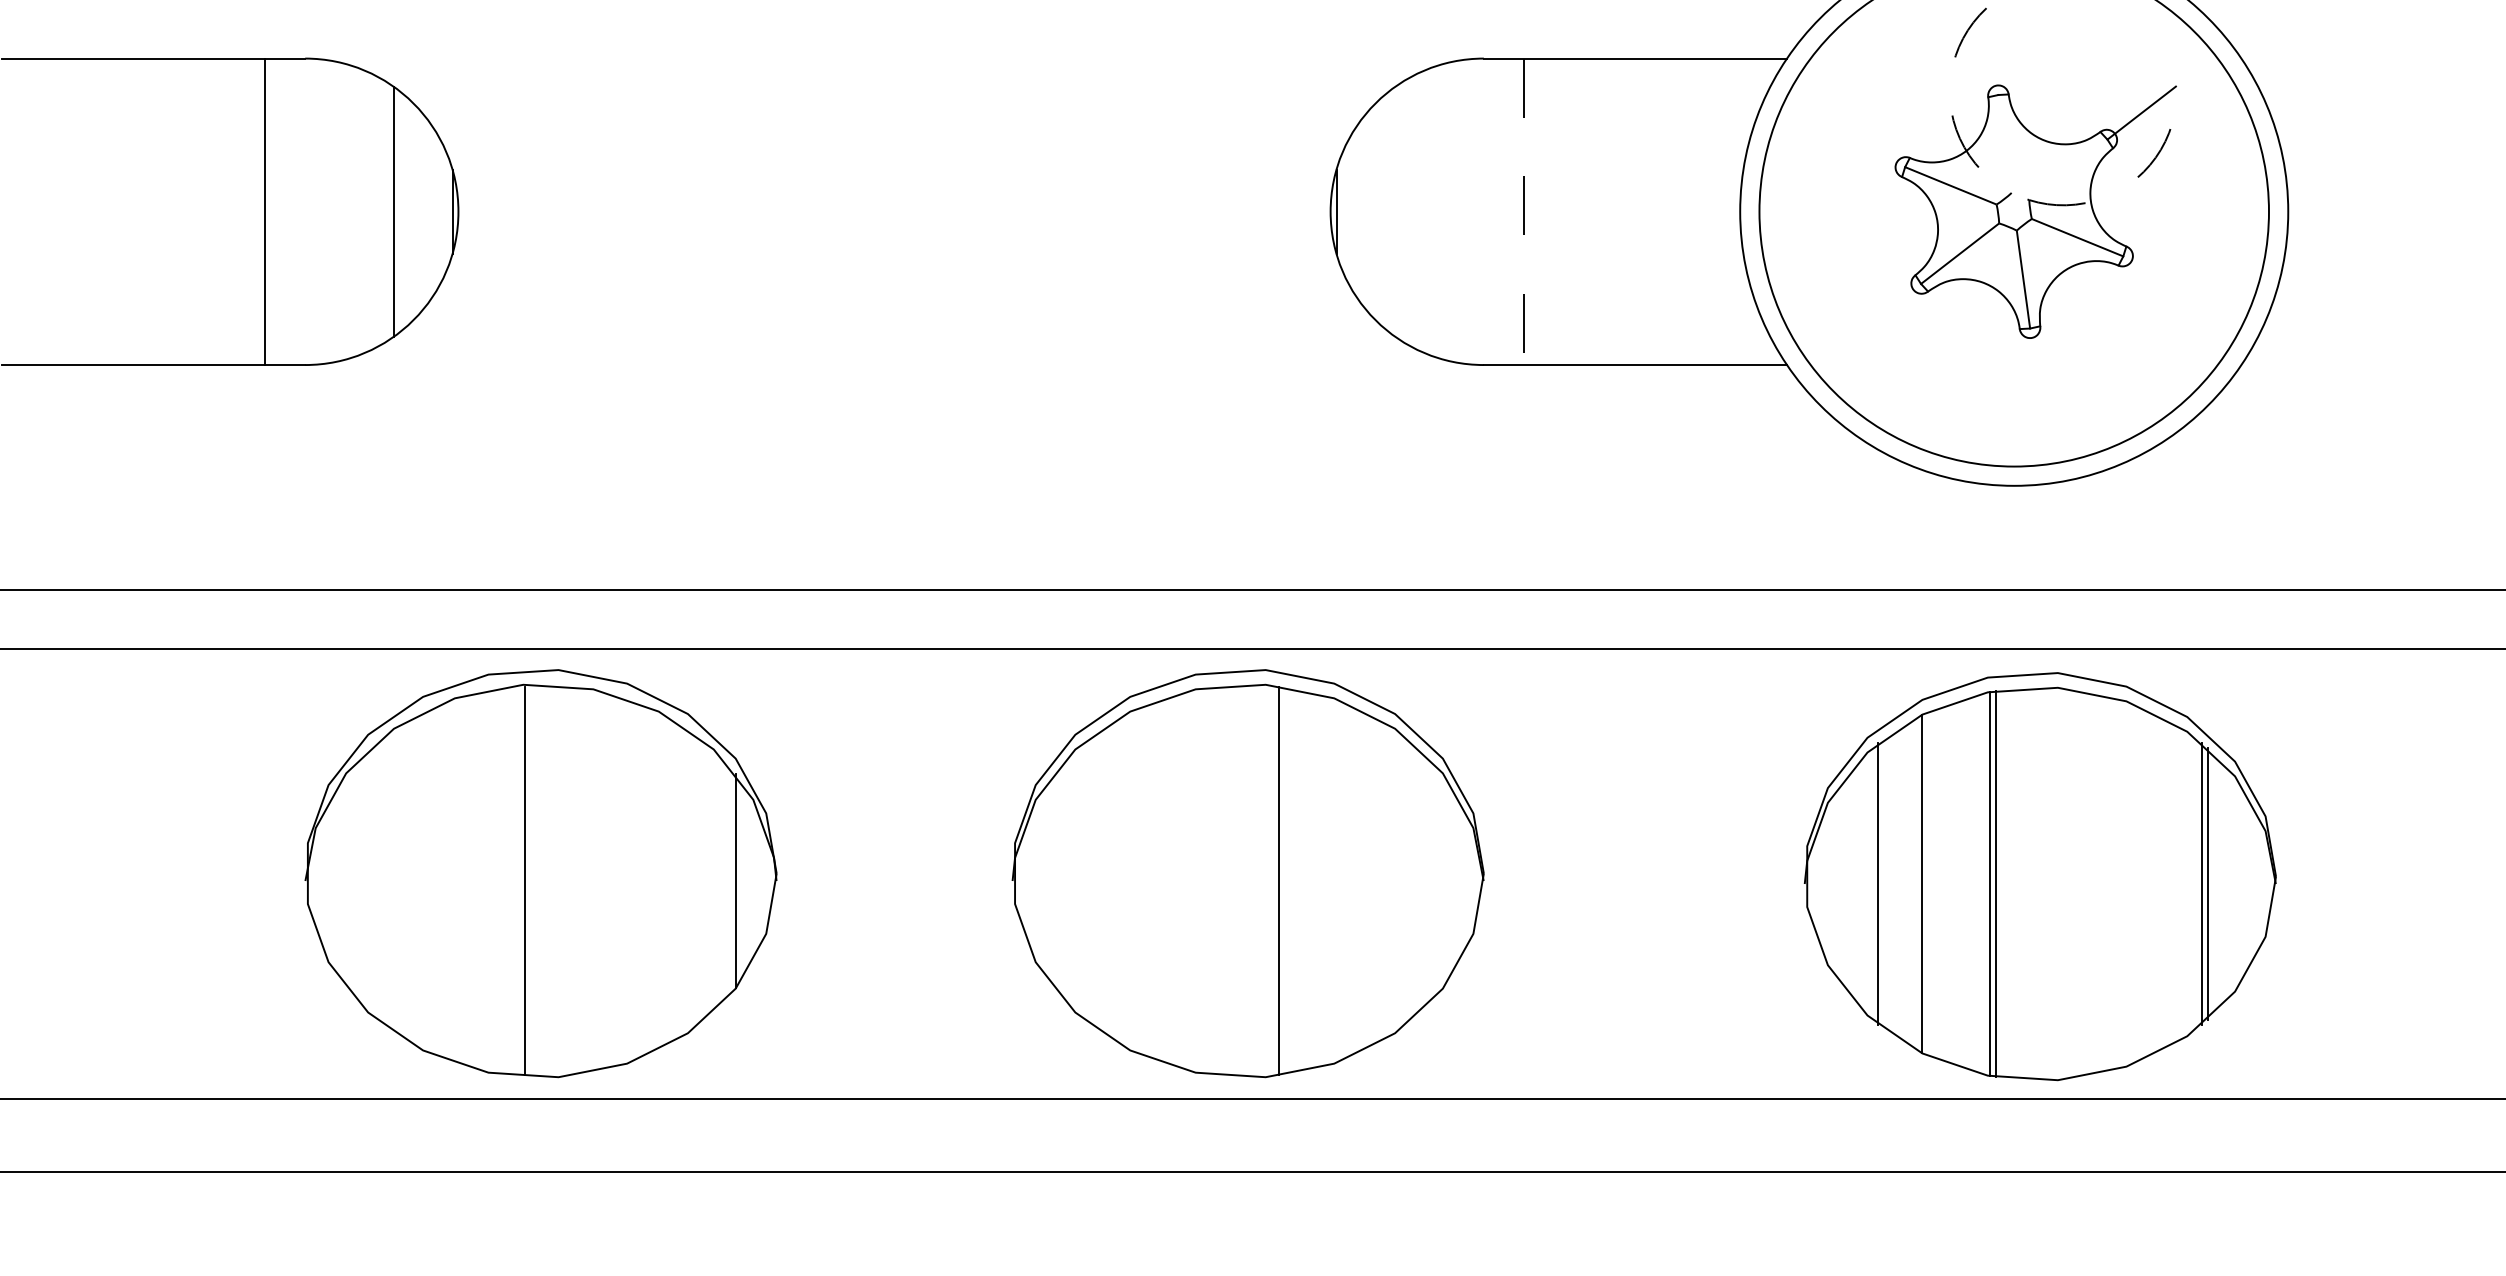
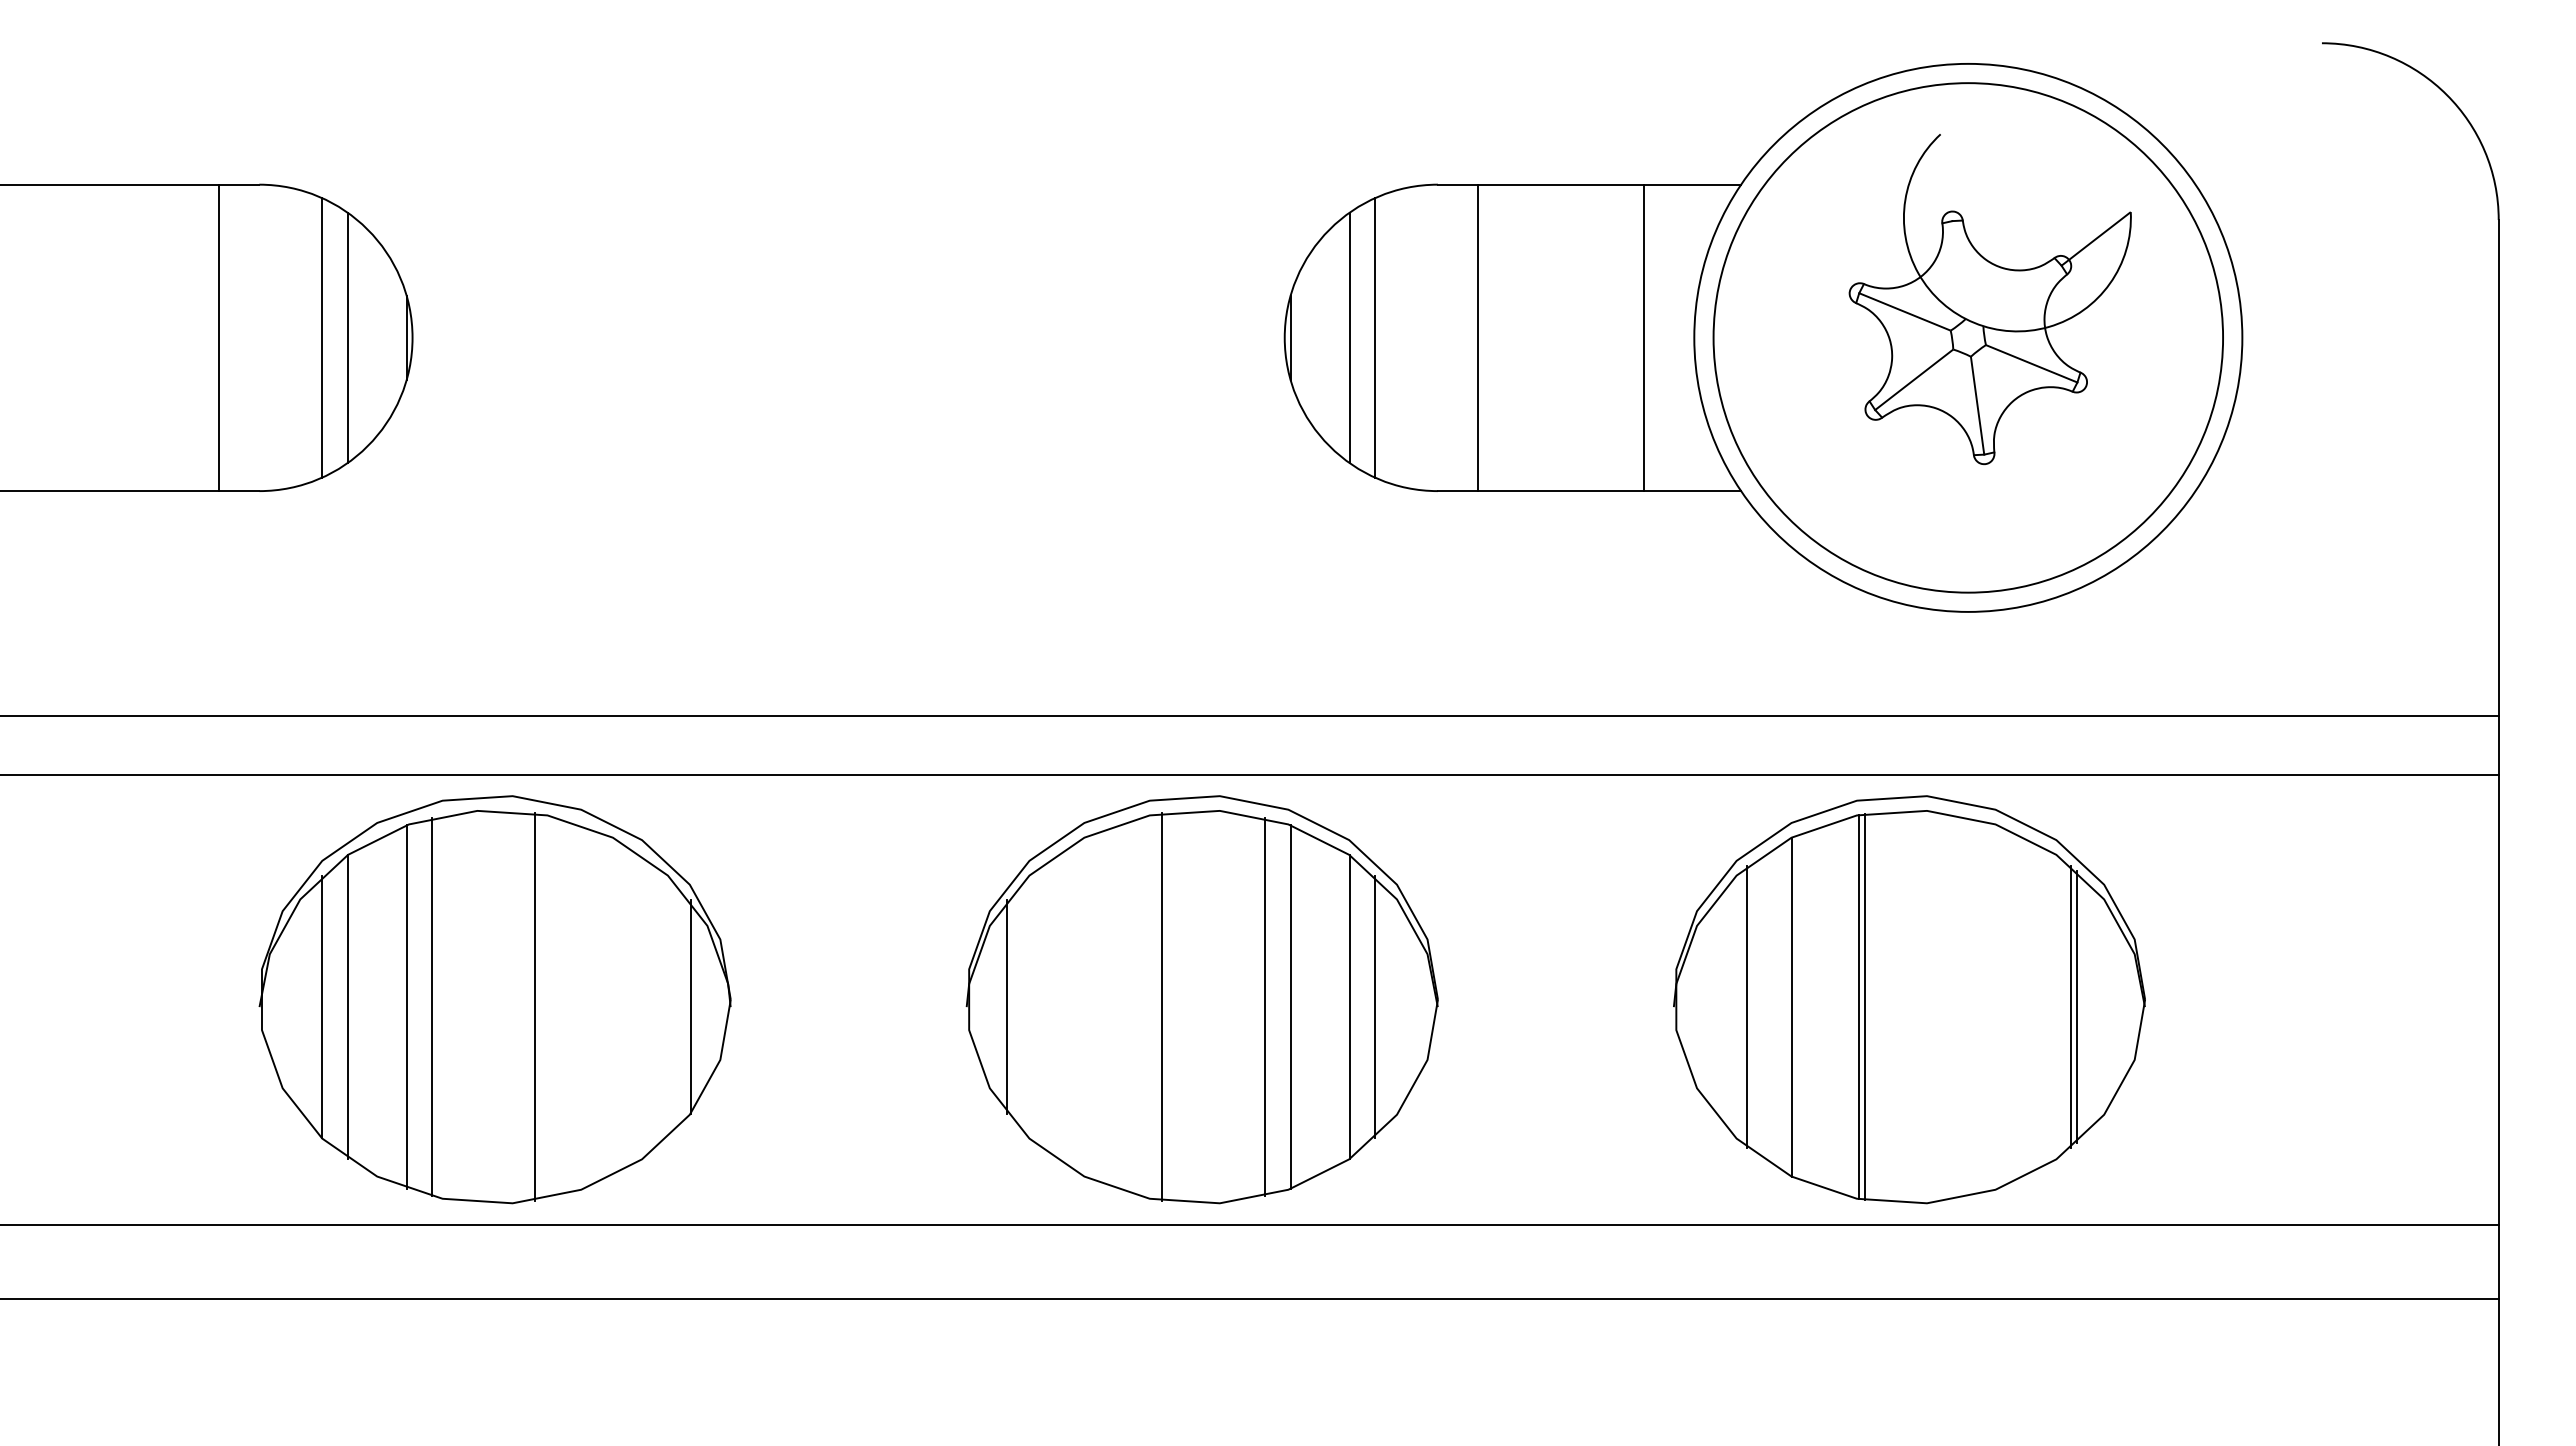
arc: (2020, 196) -> (1974, 322), dashed -> solid
line: (368, 211) -> (322, 337), added
line: (1395, 211) -> (1349, 337), added
line: (1421, 211) -> (1375, 337), added
line: (1690, 211) -> (1644, 337), added
line: (1524, 212) -> (1478, 338), dashed -> solid
part: (2040, 876) -> (1909, 999), moved
line: (368, 880) -> (322, 1006), added
line: (452, 880) -> (406, 1006), added
line: (478, 880) -> (432, 1006), added
line: (525, 880) -> (535, 1006), moved
line: (1052, 880) -> (1006, 1006), added
line: (1279, 880) -> (1162, 1006), moved
line: (1311, 880) -> (1265, 1006), added
line: (1336, 880) -> (1290, 1006), added
line: (1421, 880) -> (1375, 1006), added
line: (393, 881) -> (347, 1007), added
line: (1395, 881) -> (1349, 1007), added

